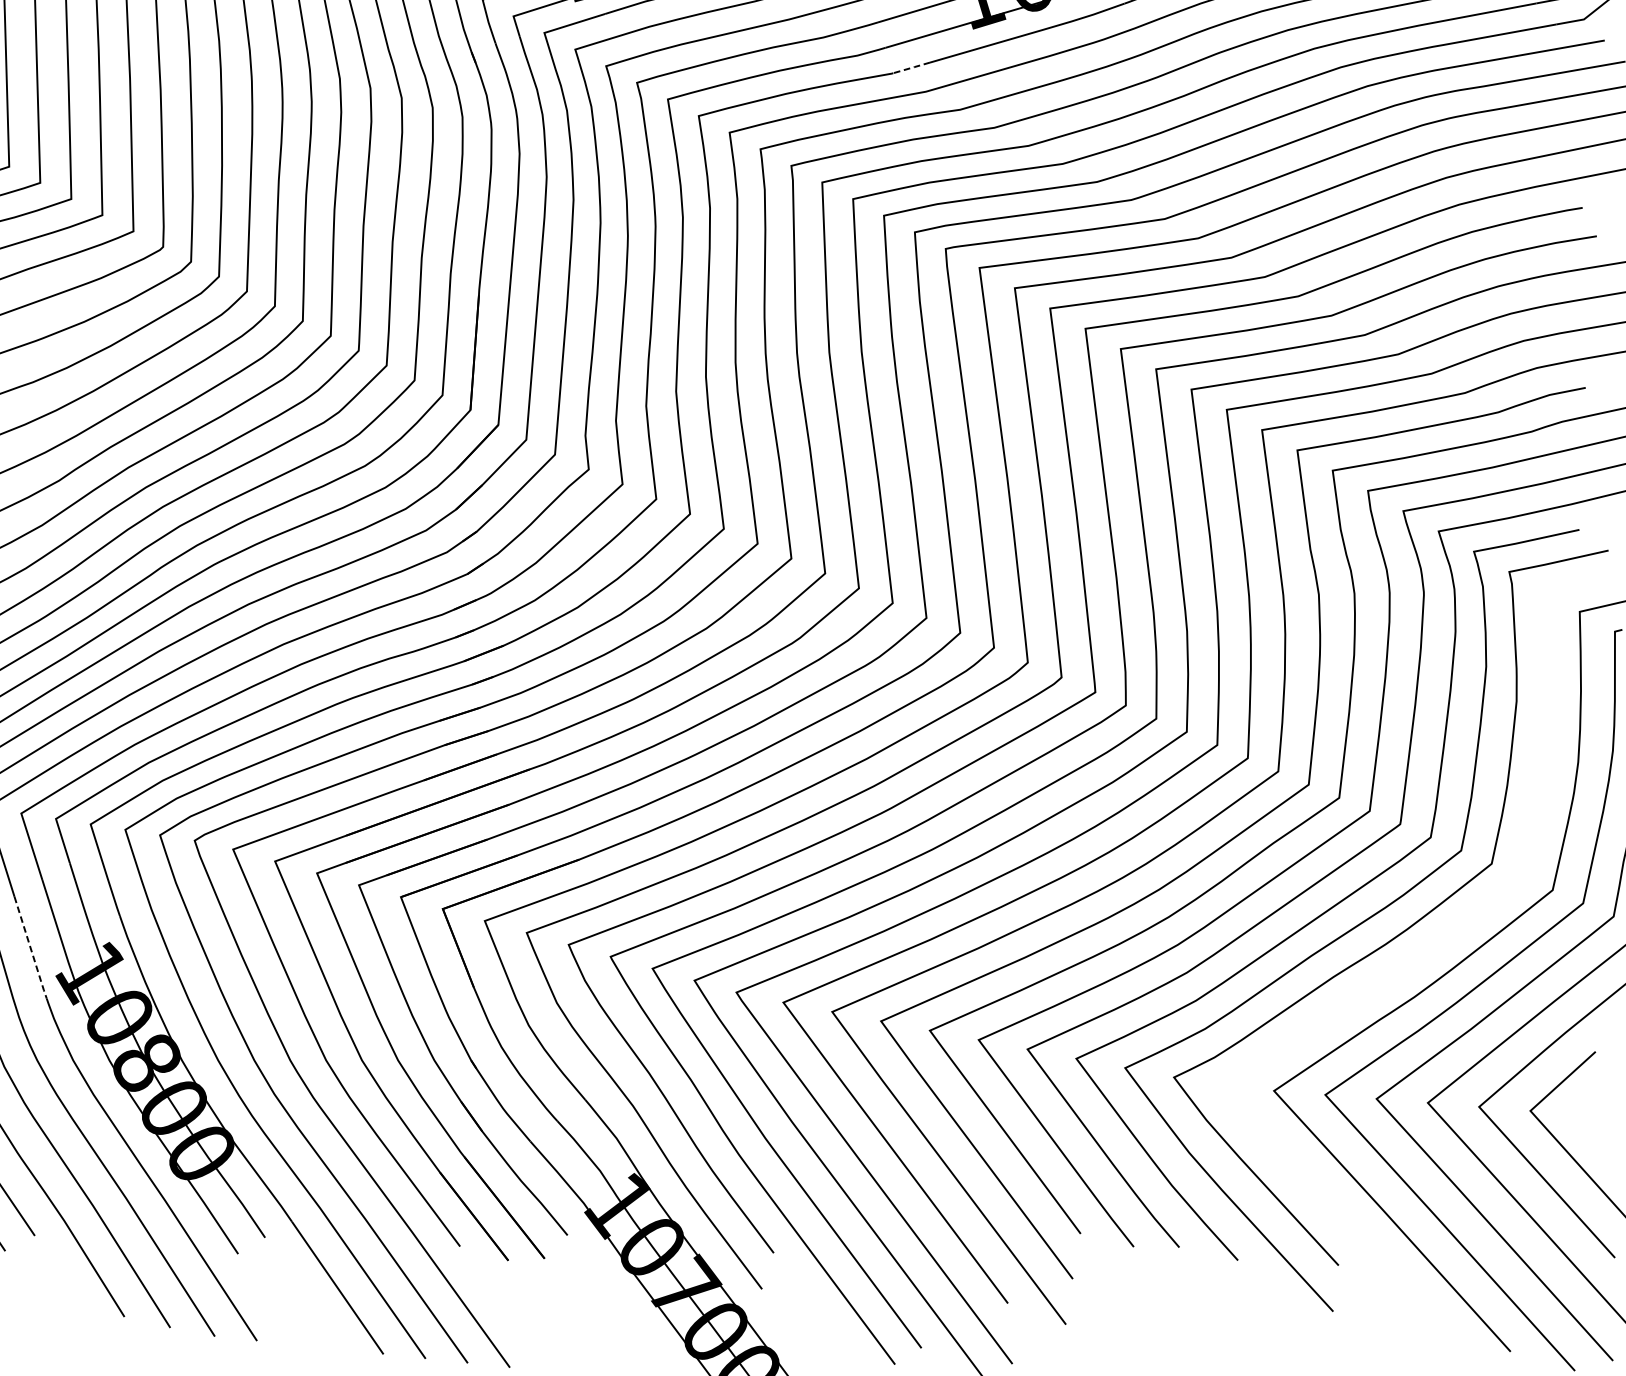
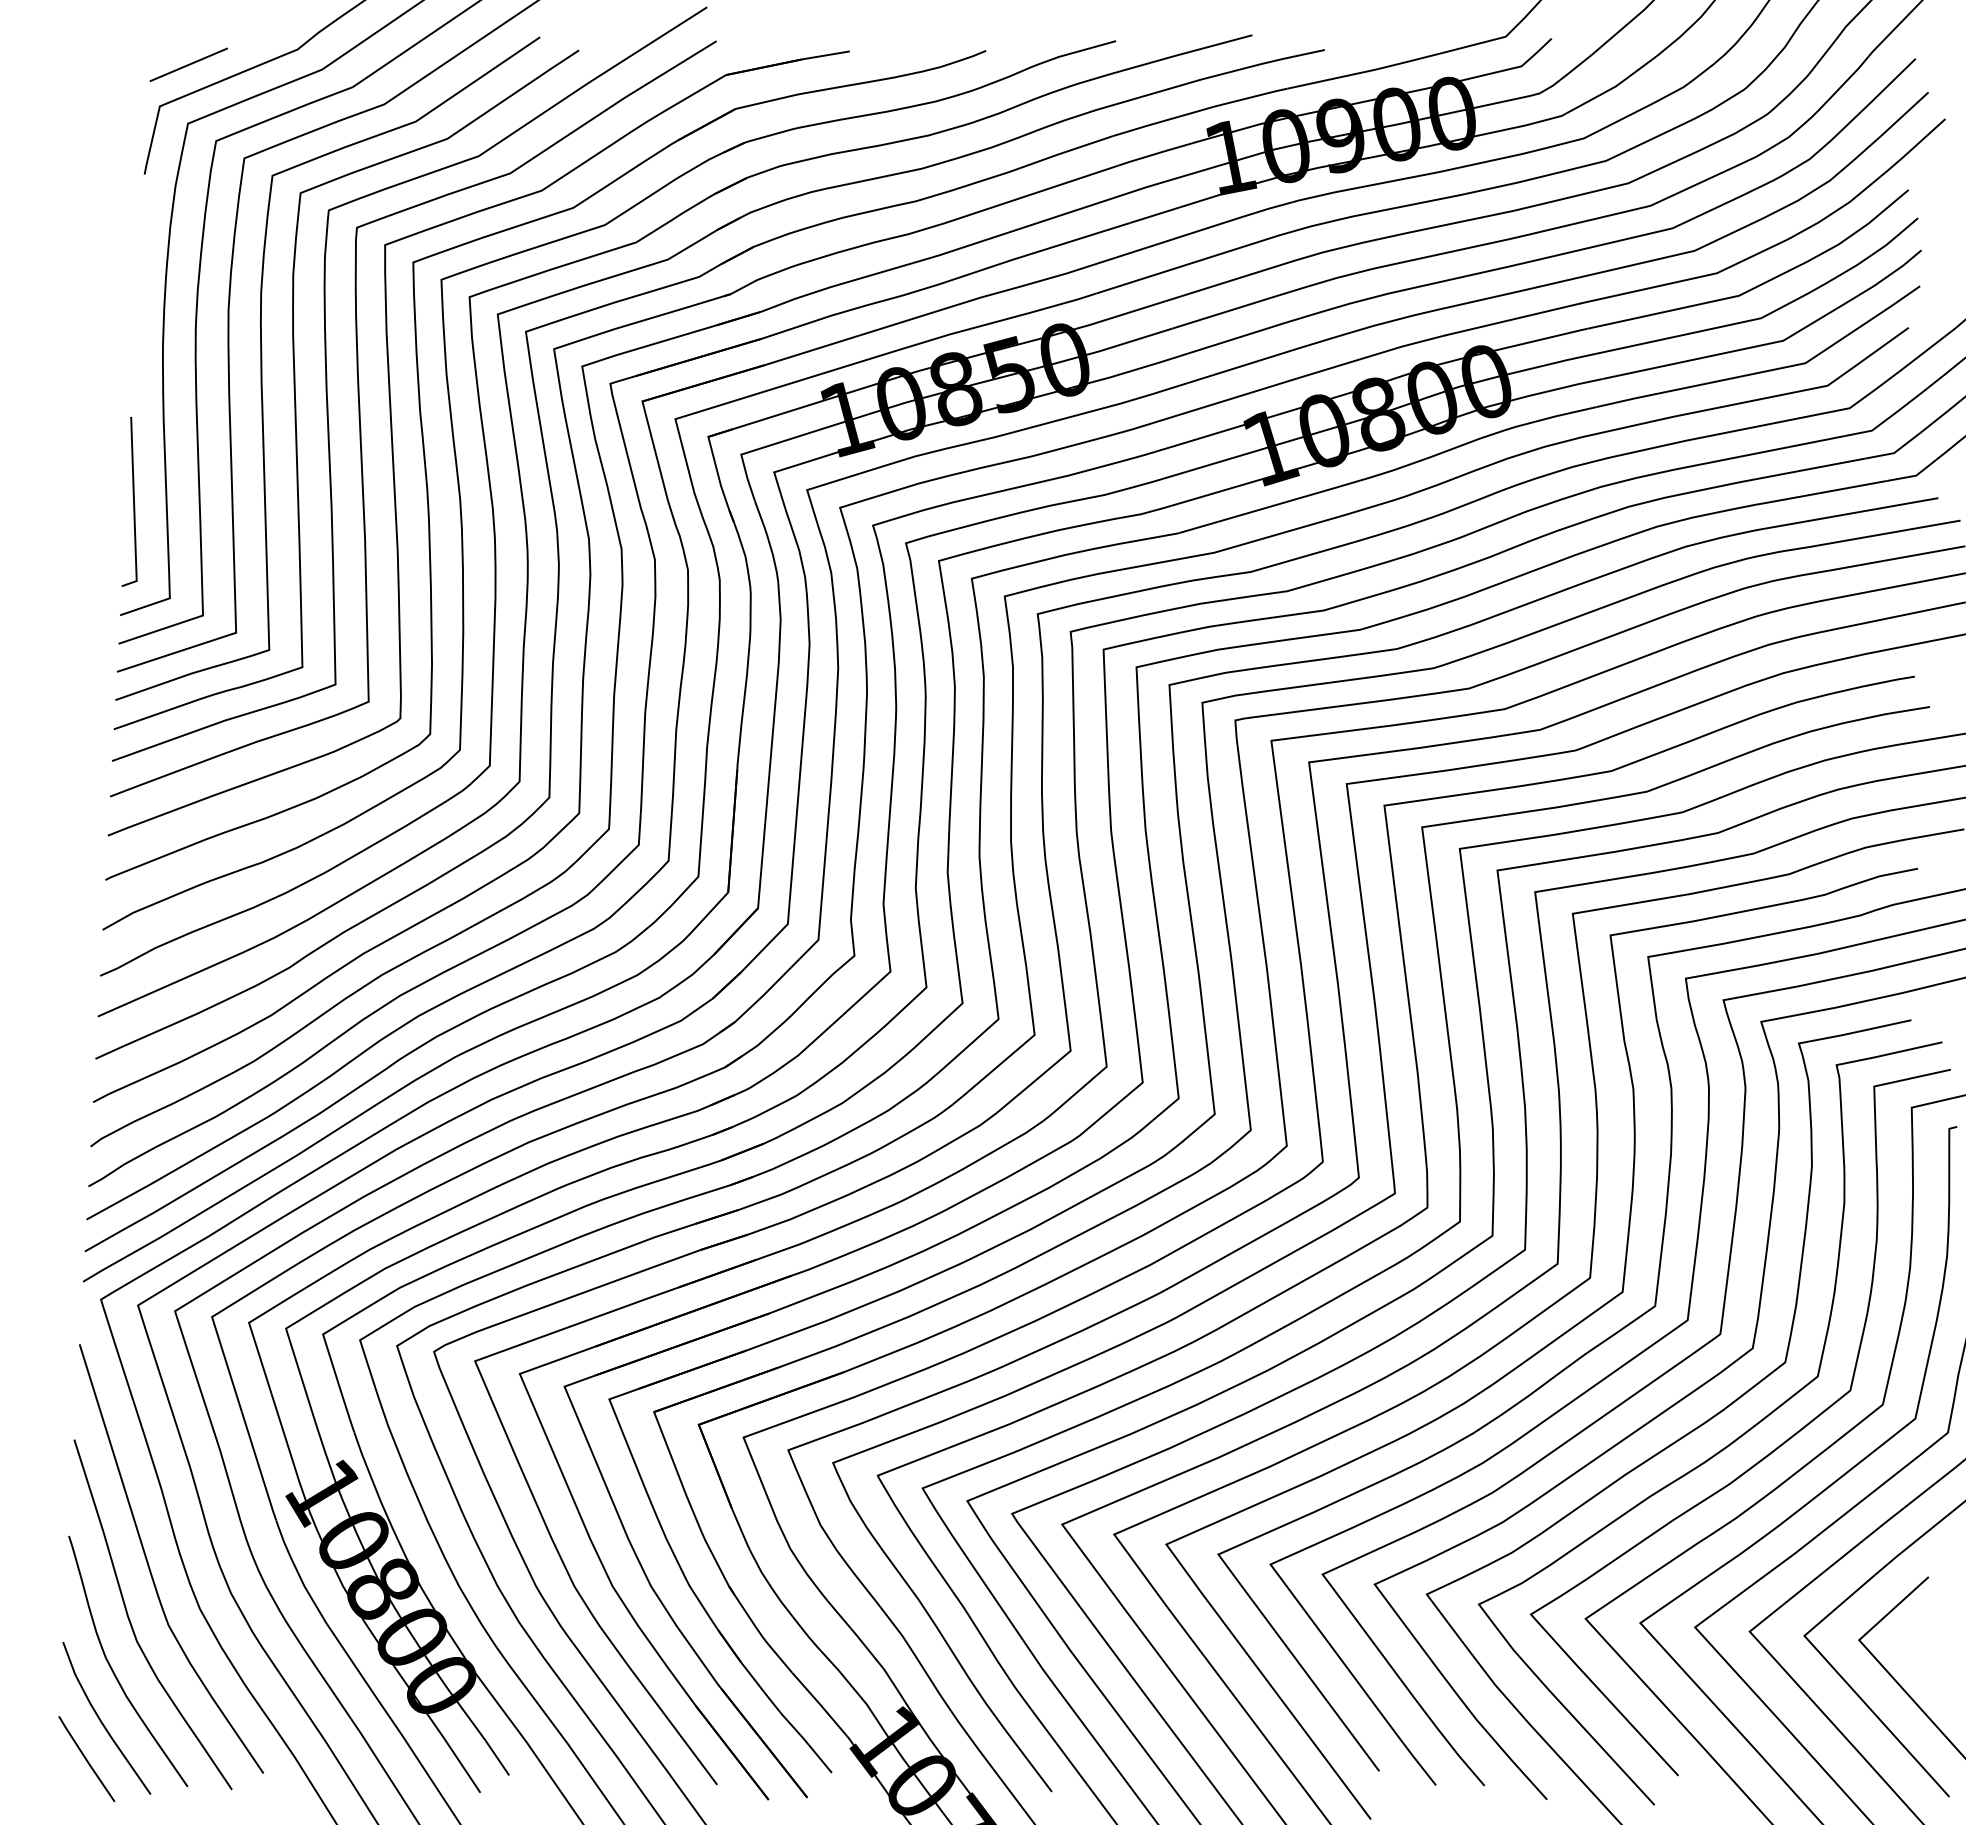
line: (912, 68) -> (1199, 527), dashed -> solid
curve: (1441, 938) -> (1764, 1456), added
line: (31, 948) -> (259, 1466), dashed -> solid

